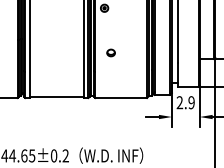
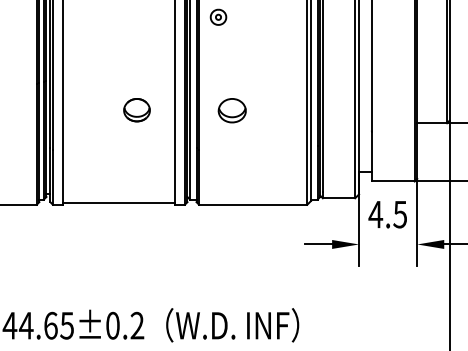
part: (65, 52) -> (136, 109), added
part: (110, 52) -> (230, 109), size x1.67
text: (185, 102) -> (387, 214), 2.9 -> 4.5

